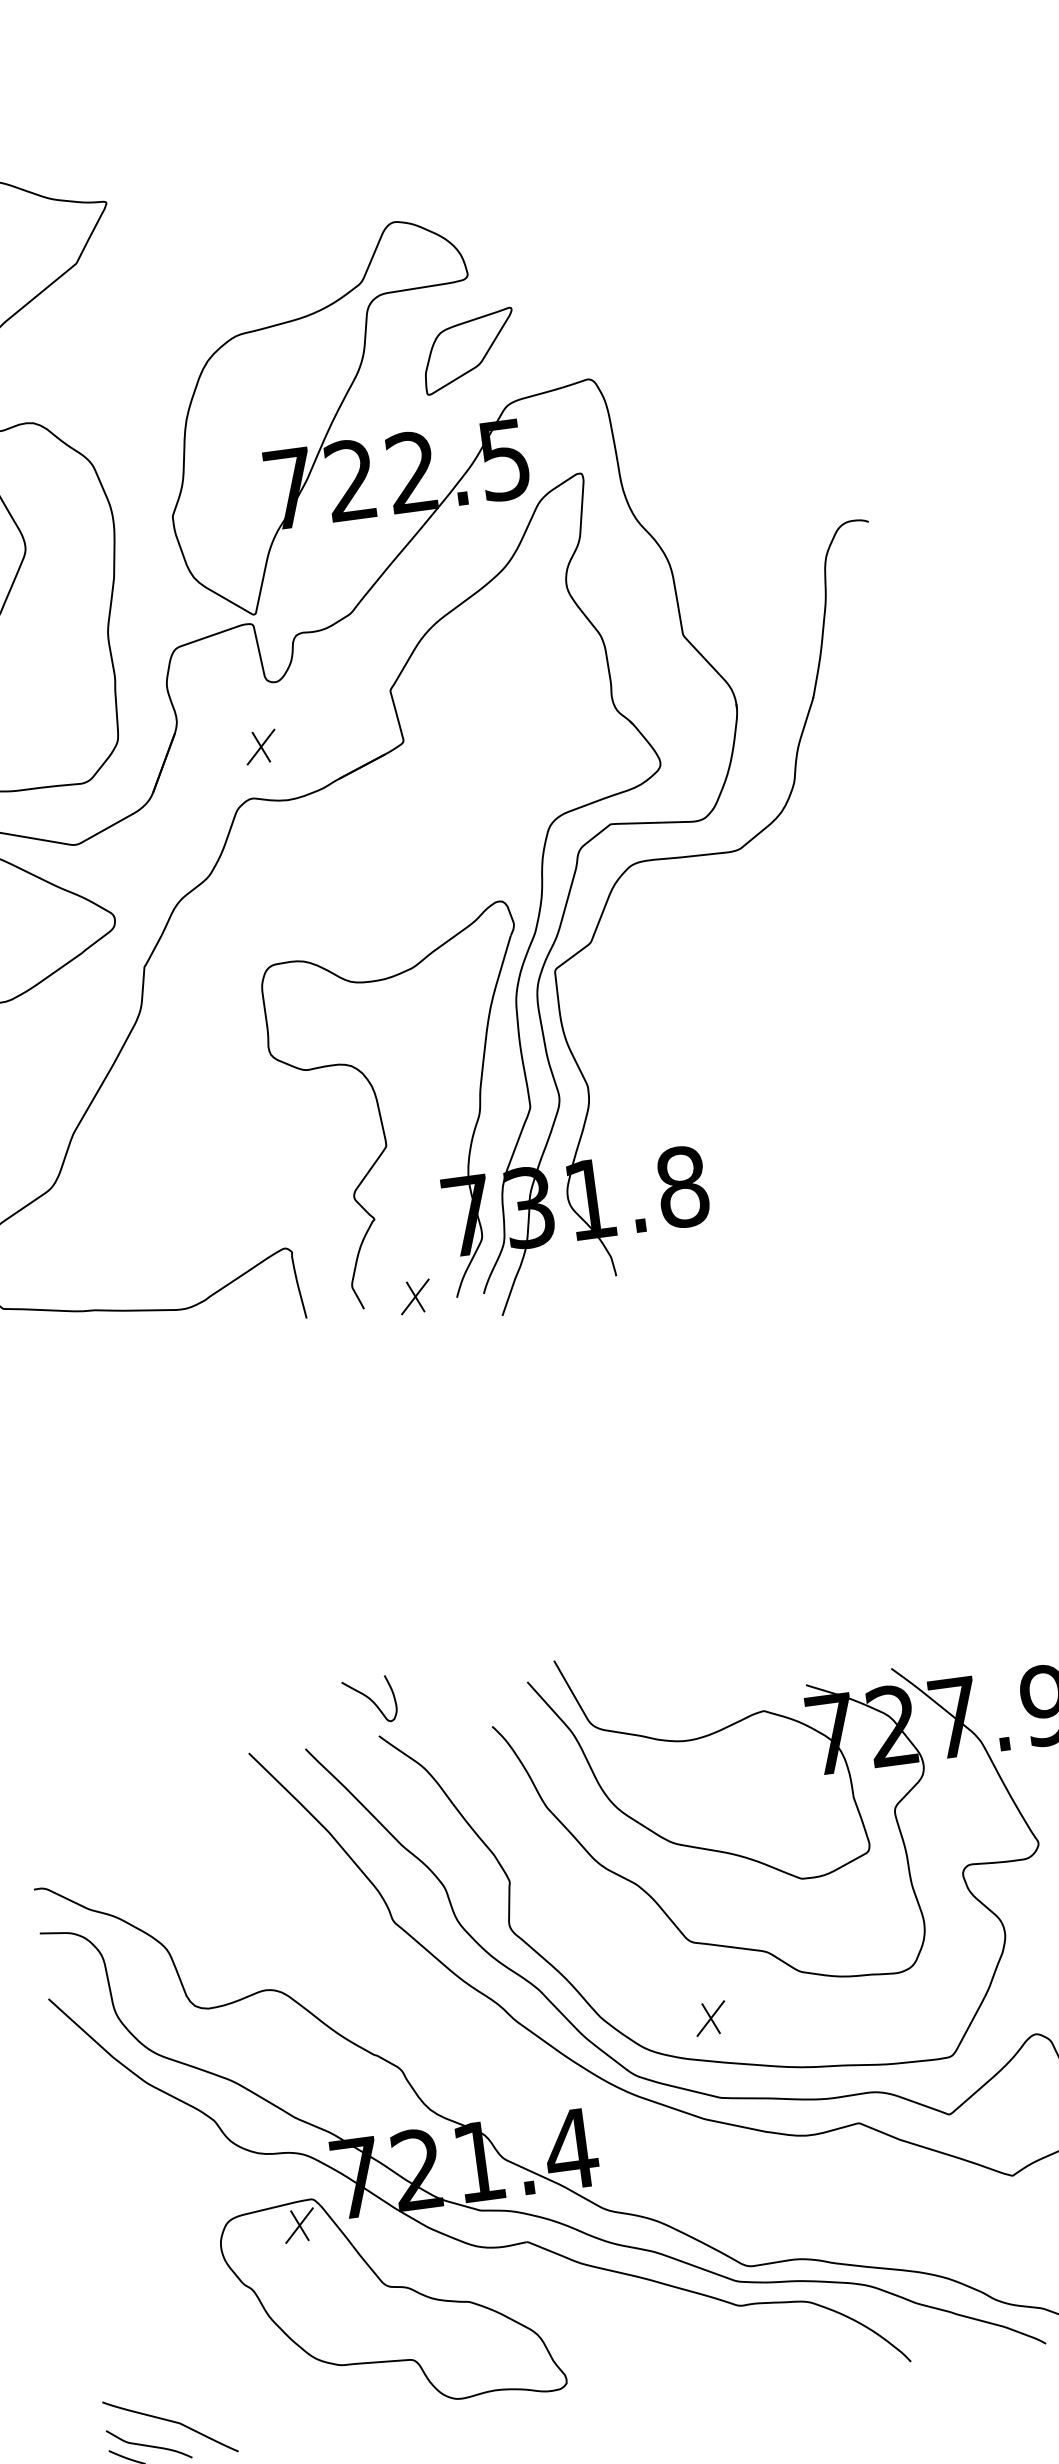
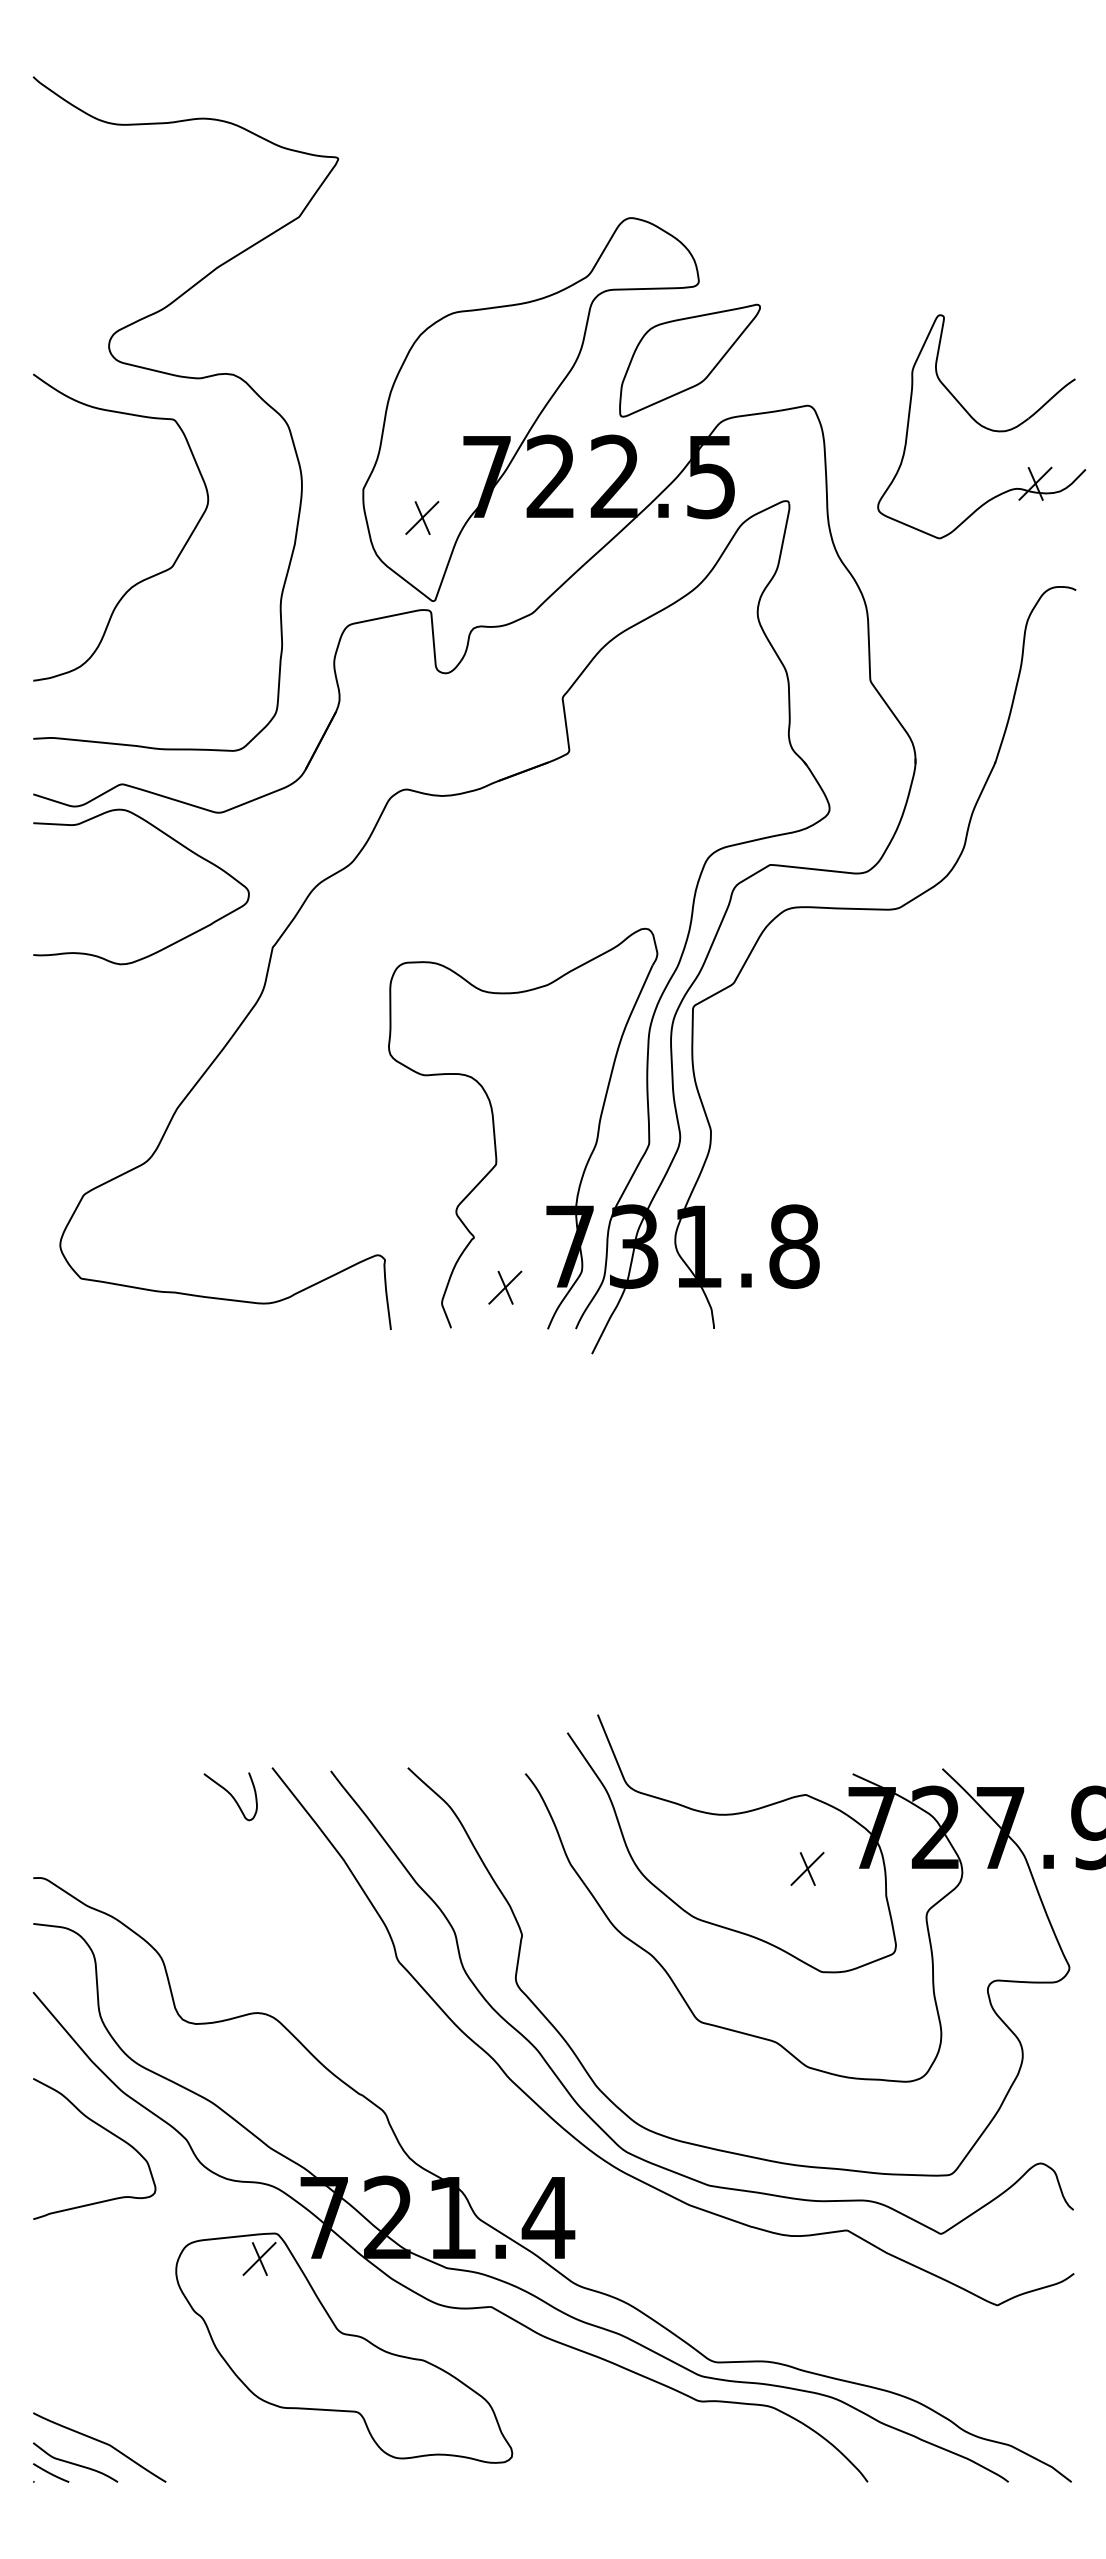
part: (468, 351) -> (689, 360), size x1.43
part: (757, 377) -> (981, 426), added
part: (261, 746) -> (422, 517), moved
part: (415, 1296) -> (505, 1287), moved
curve: (369, 1699) -> (230, 1795), moved
part: (710, 2018) -> (807, 1868), moved
curve: (135, 2122) -> (105, 2130), added

